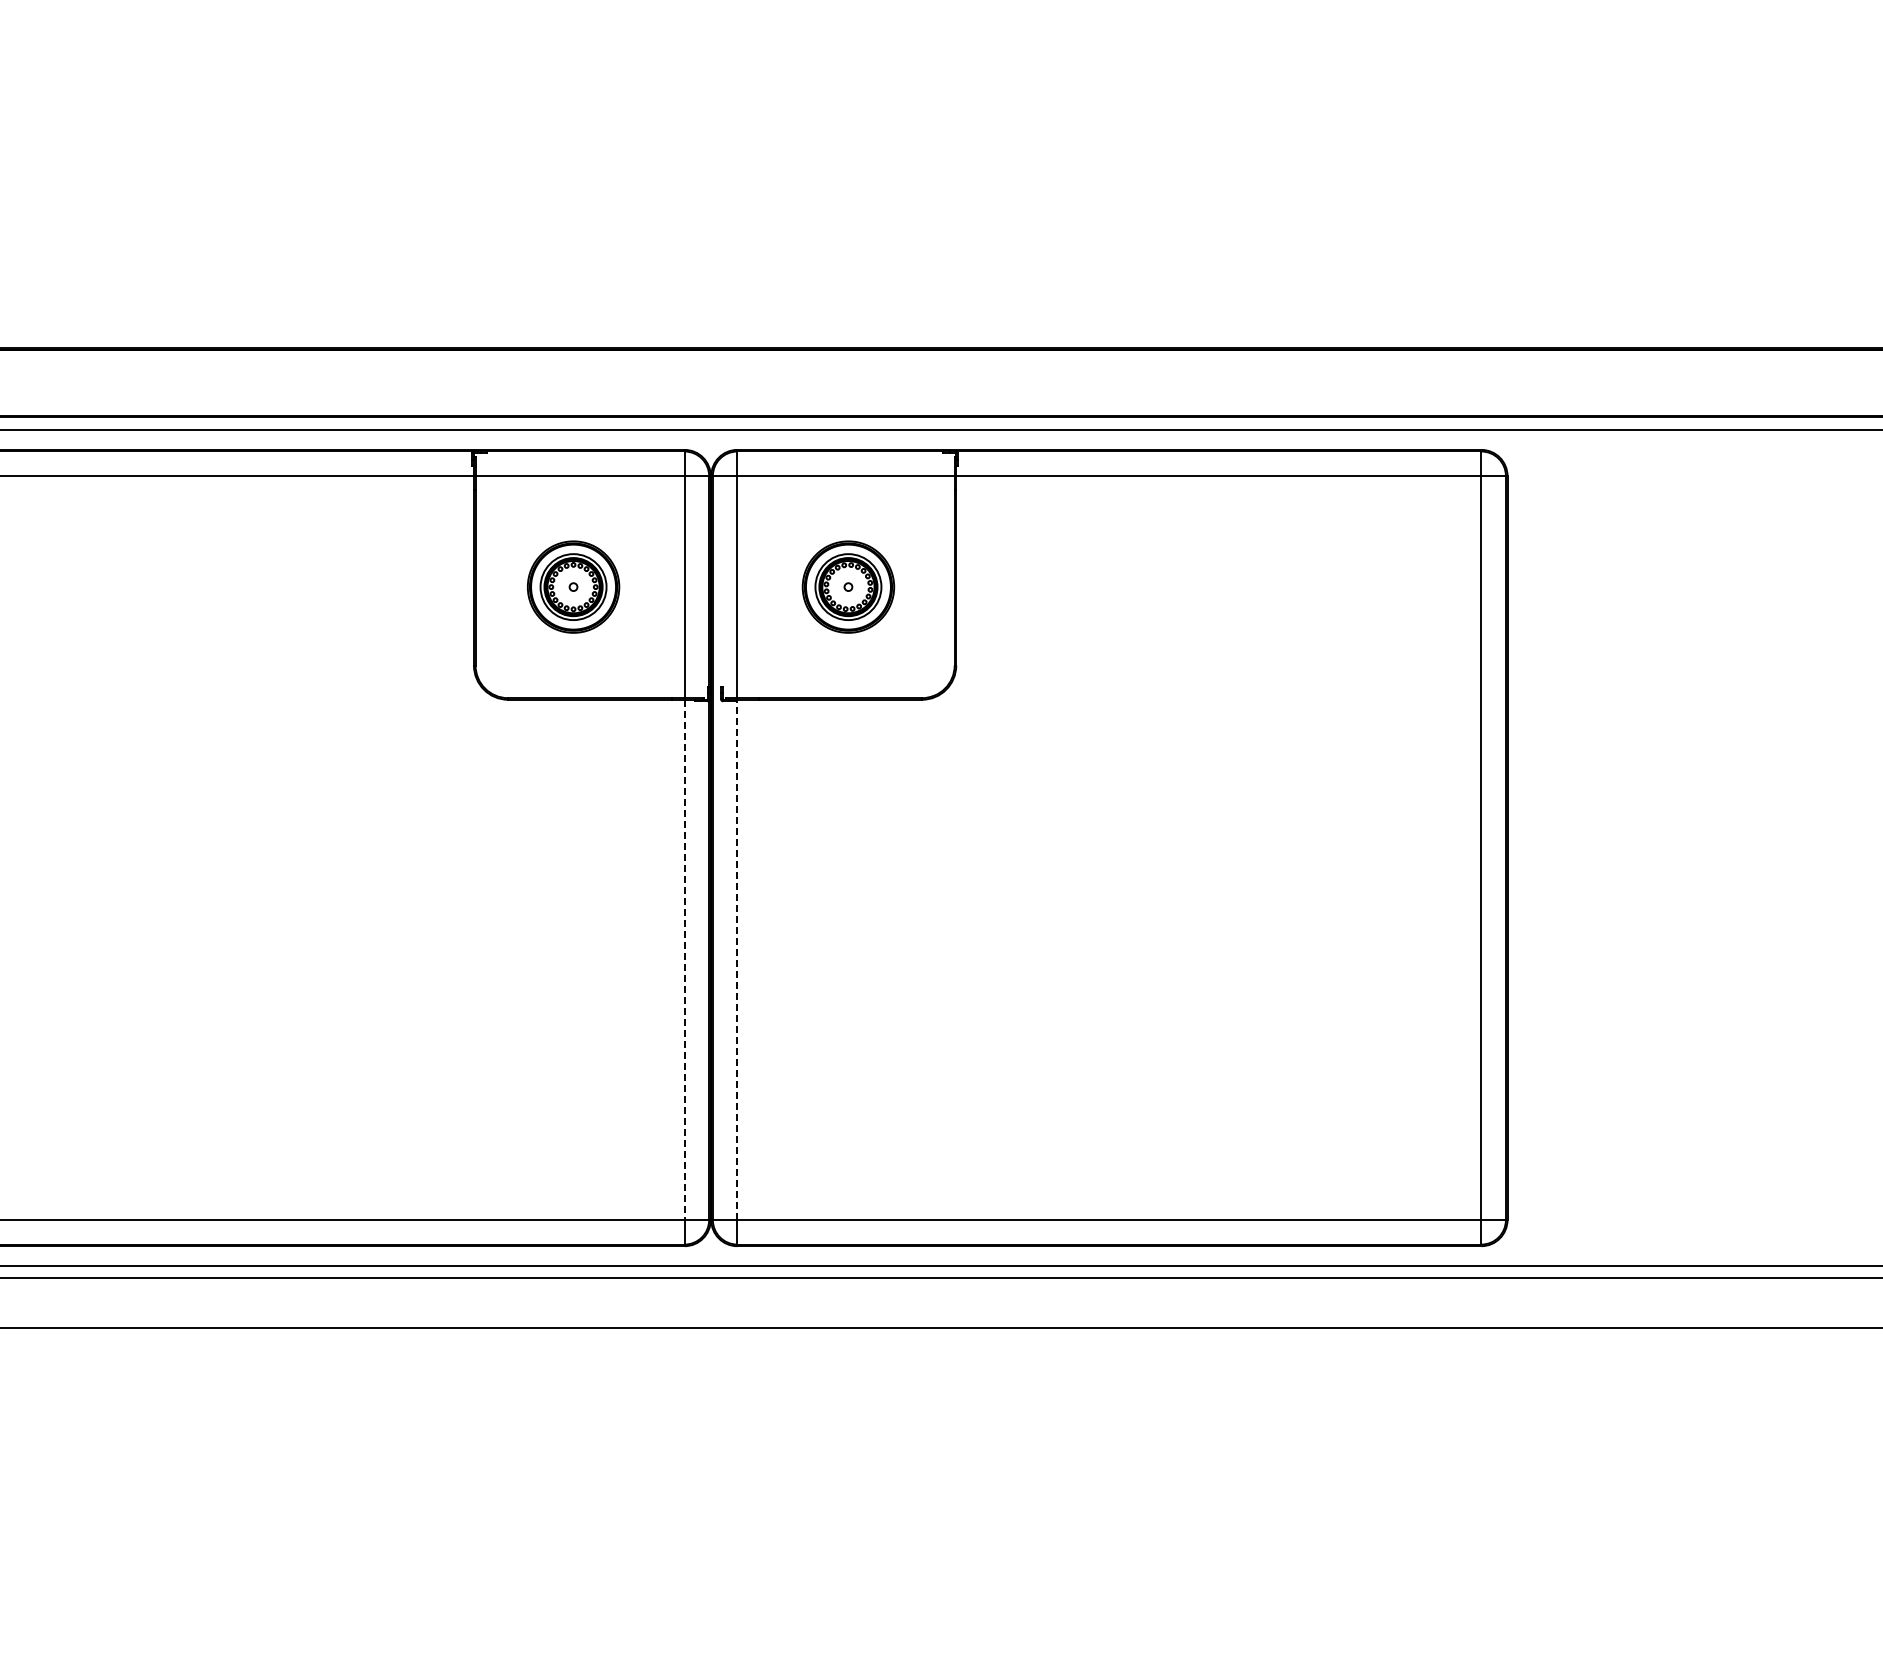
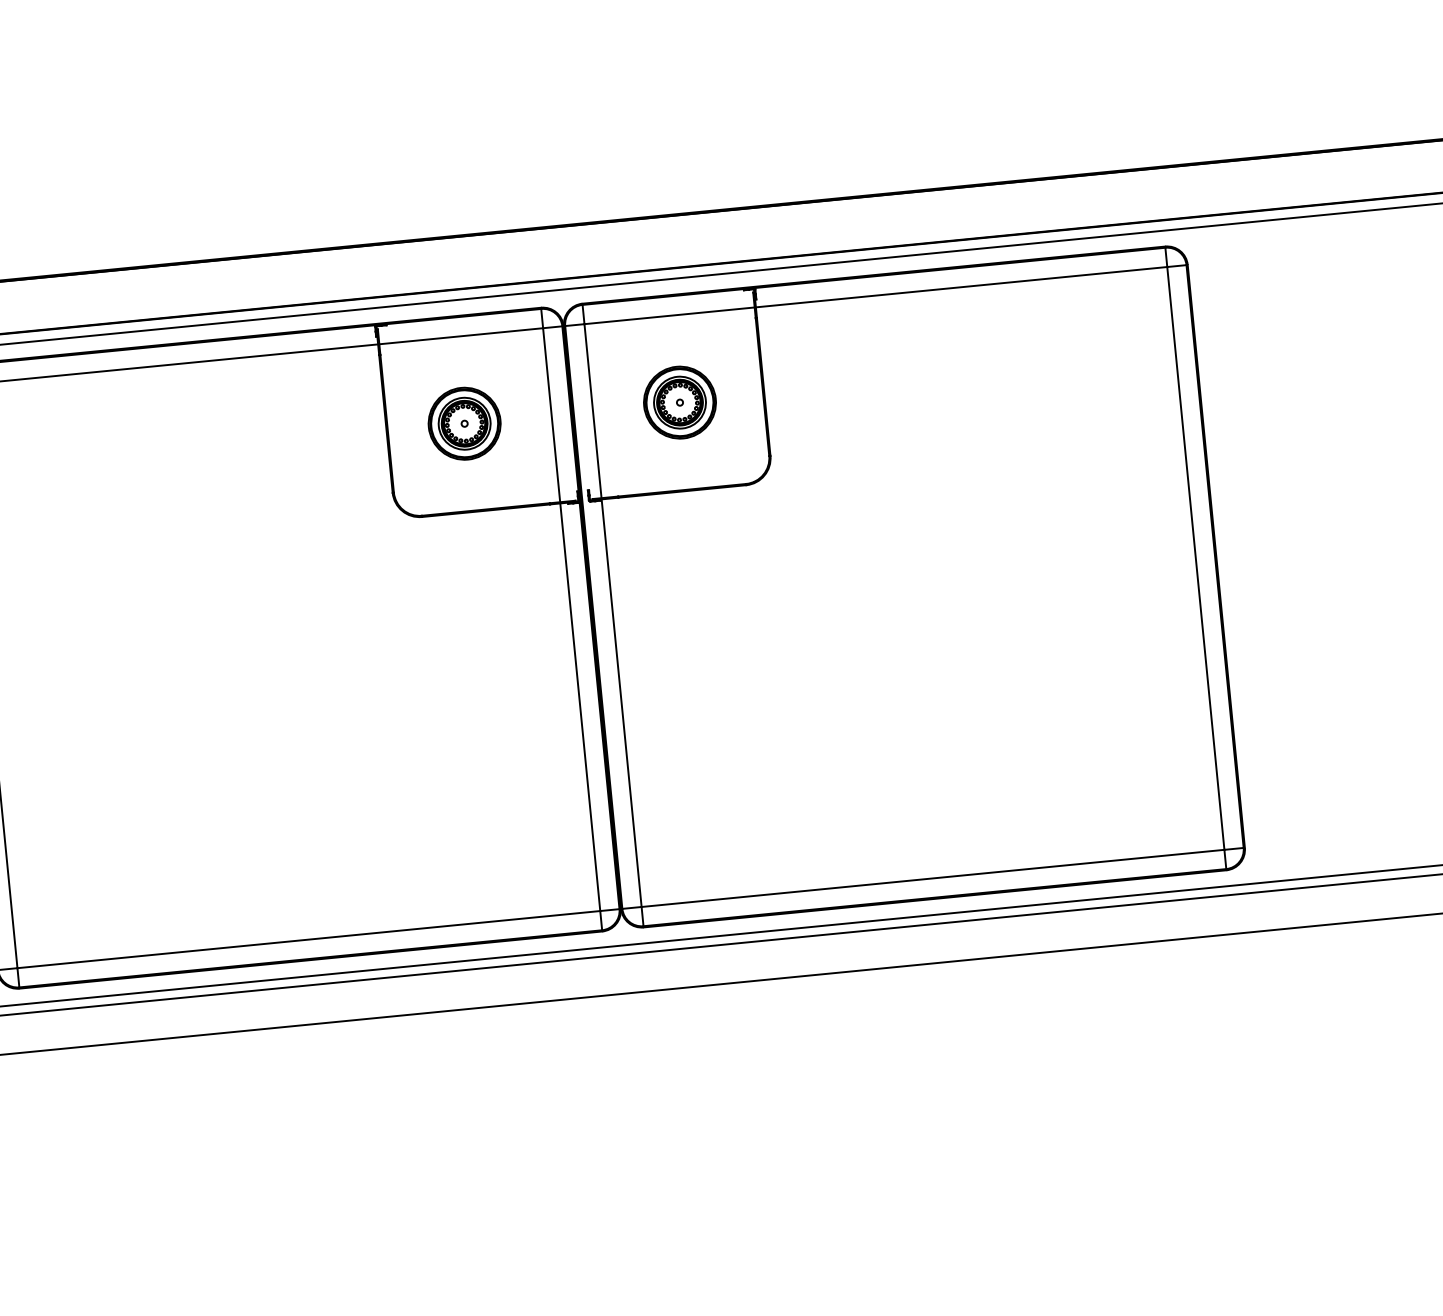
line: (737, 959) -> (621, 702), dashed -> solid
line: (684, 960) -> (580, 707), dashed -> solid

